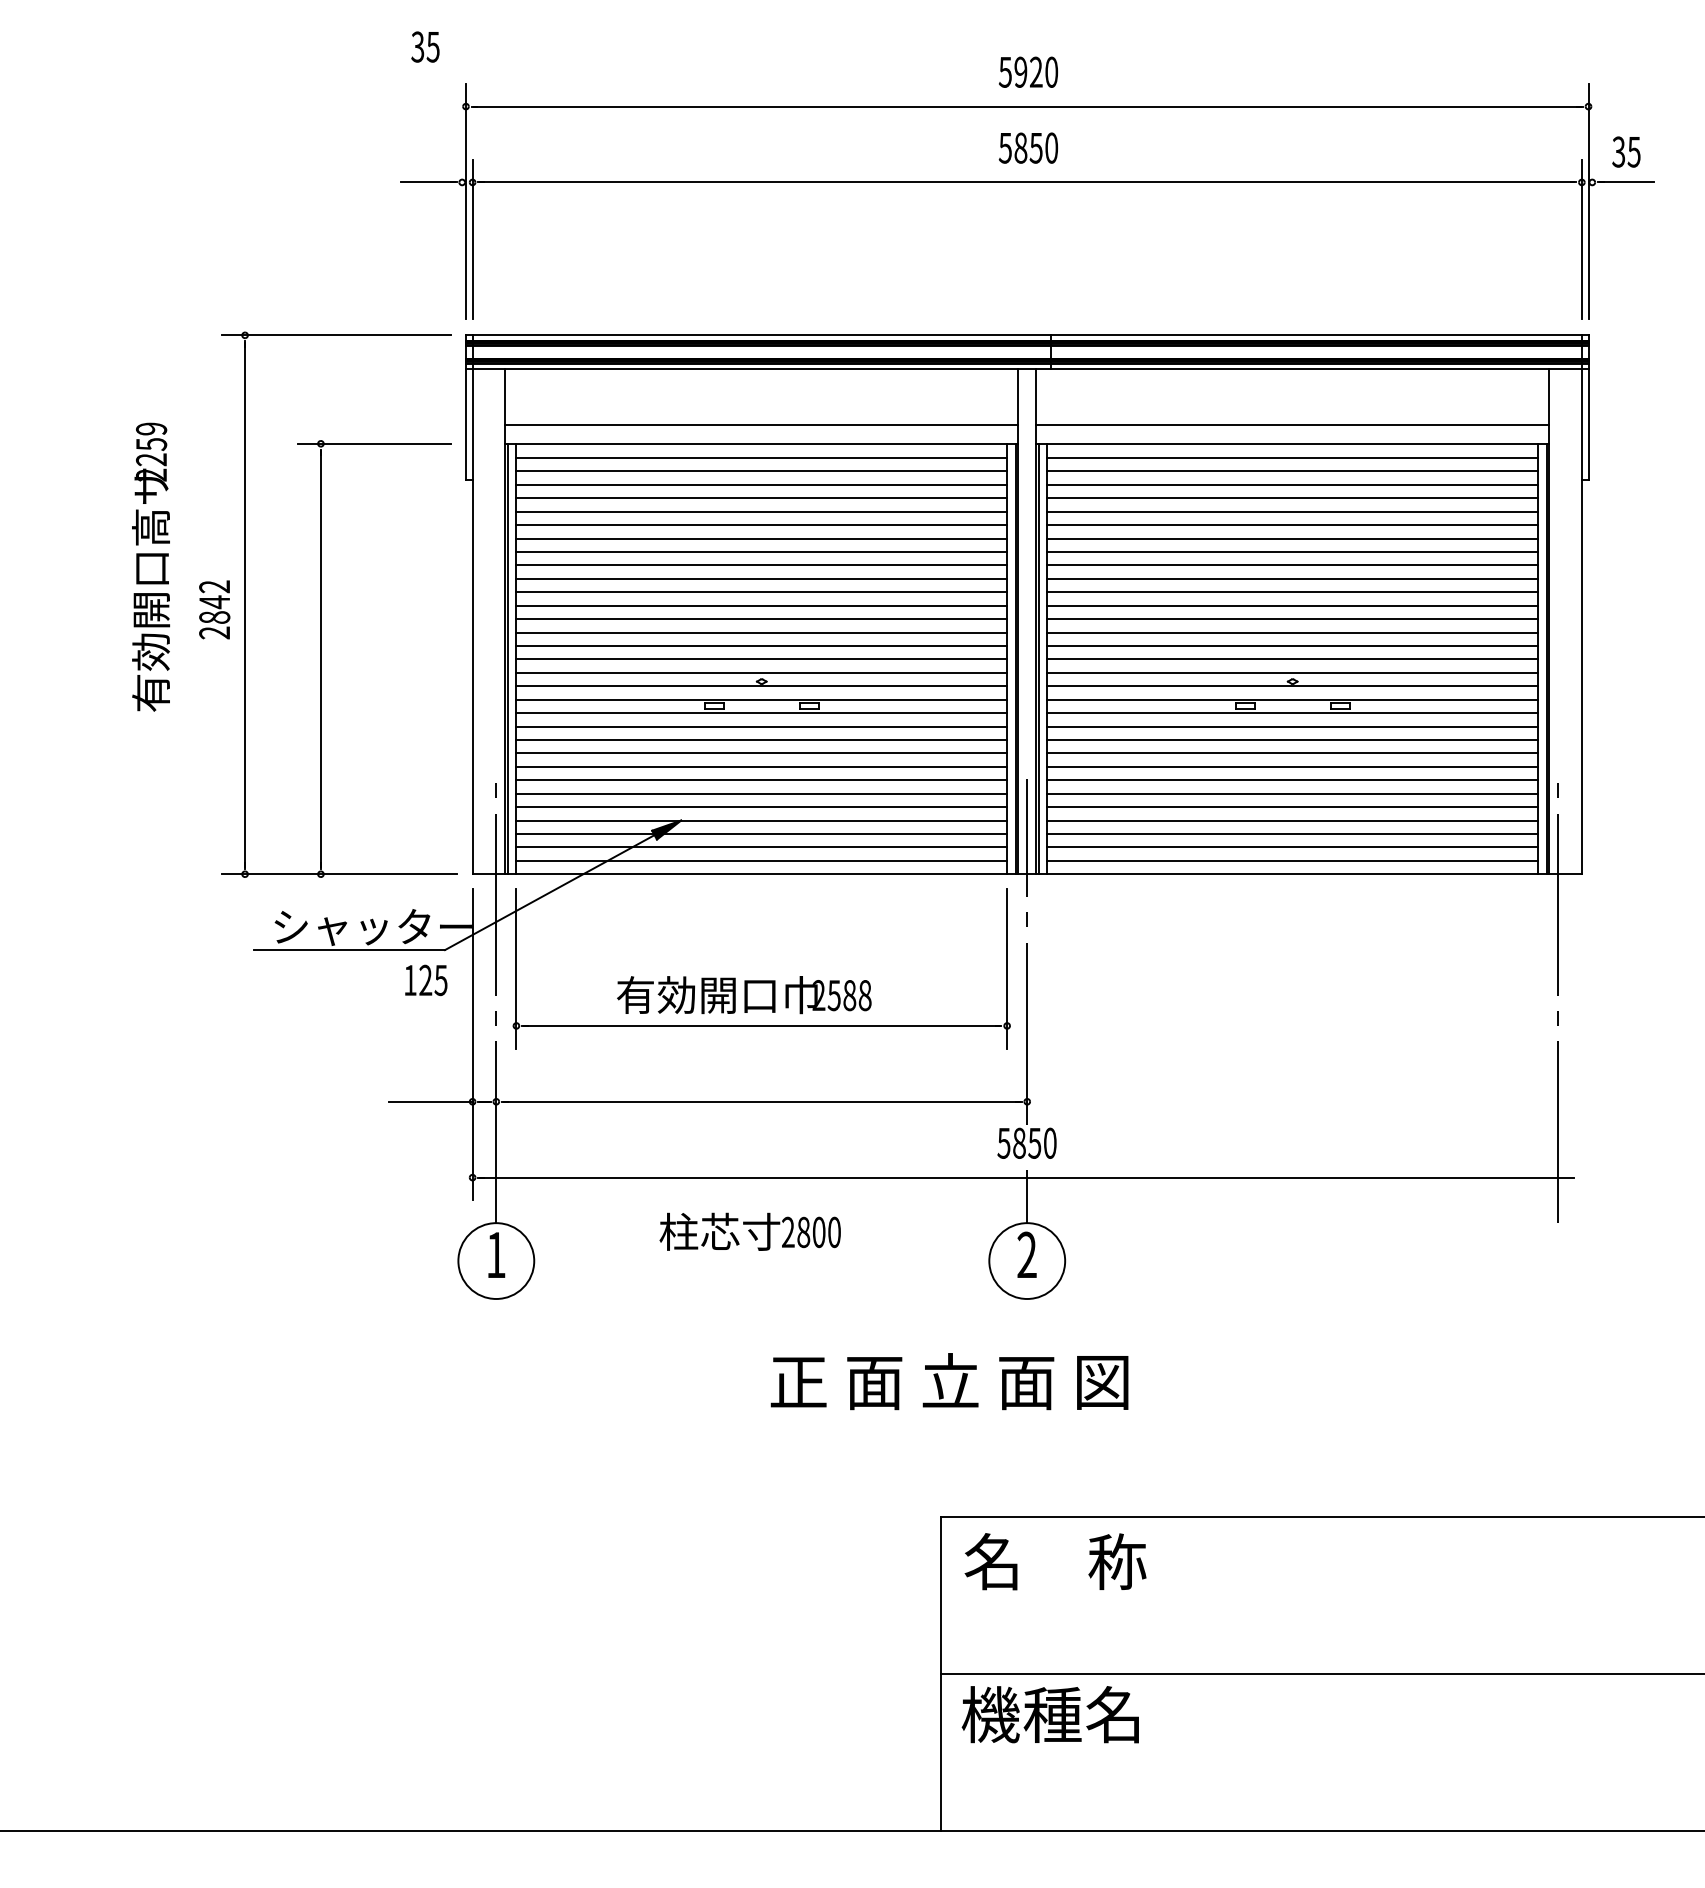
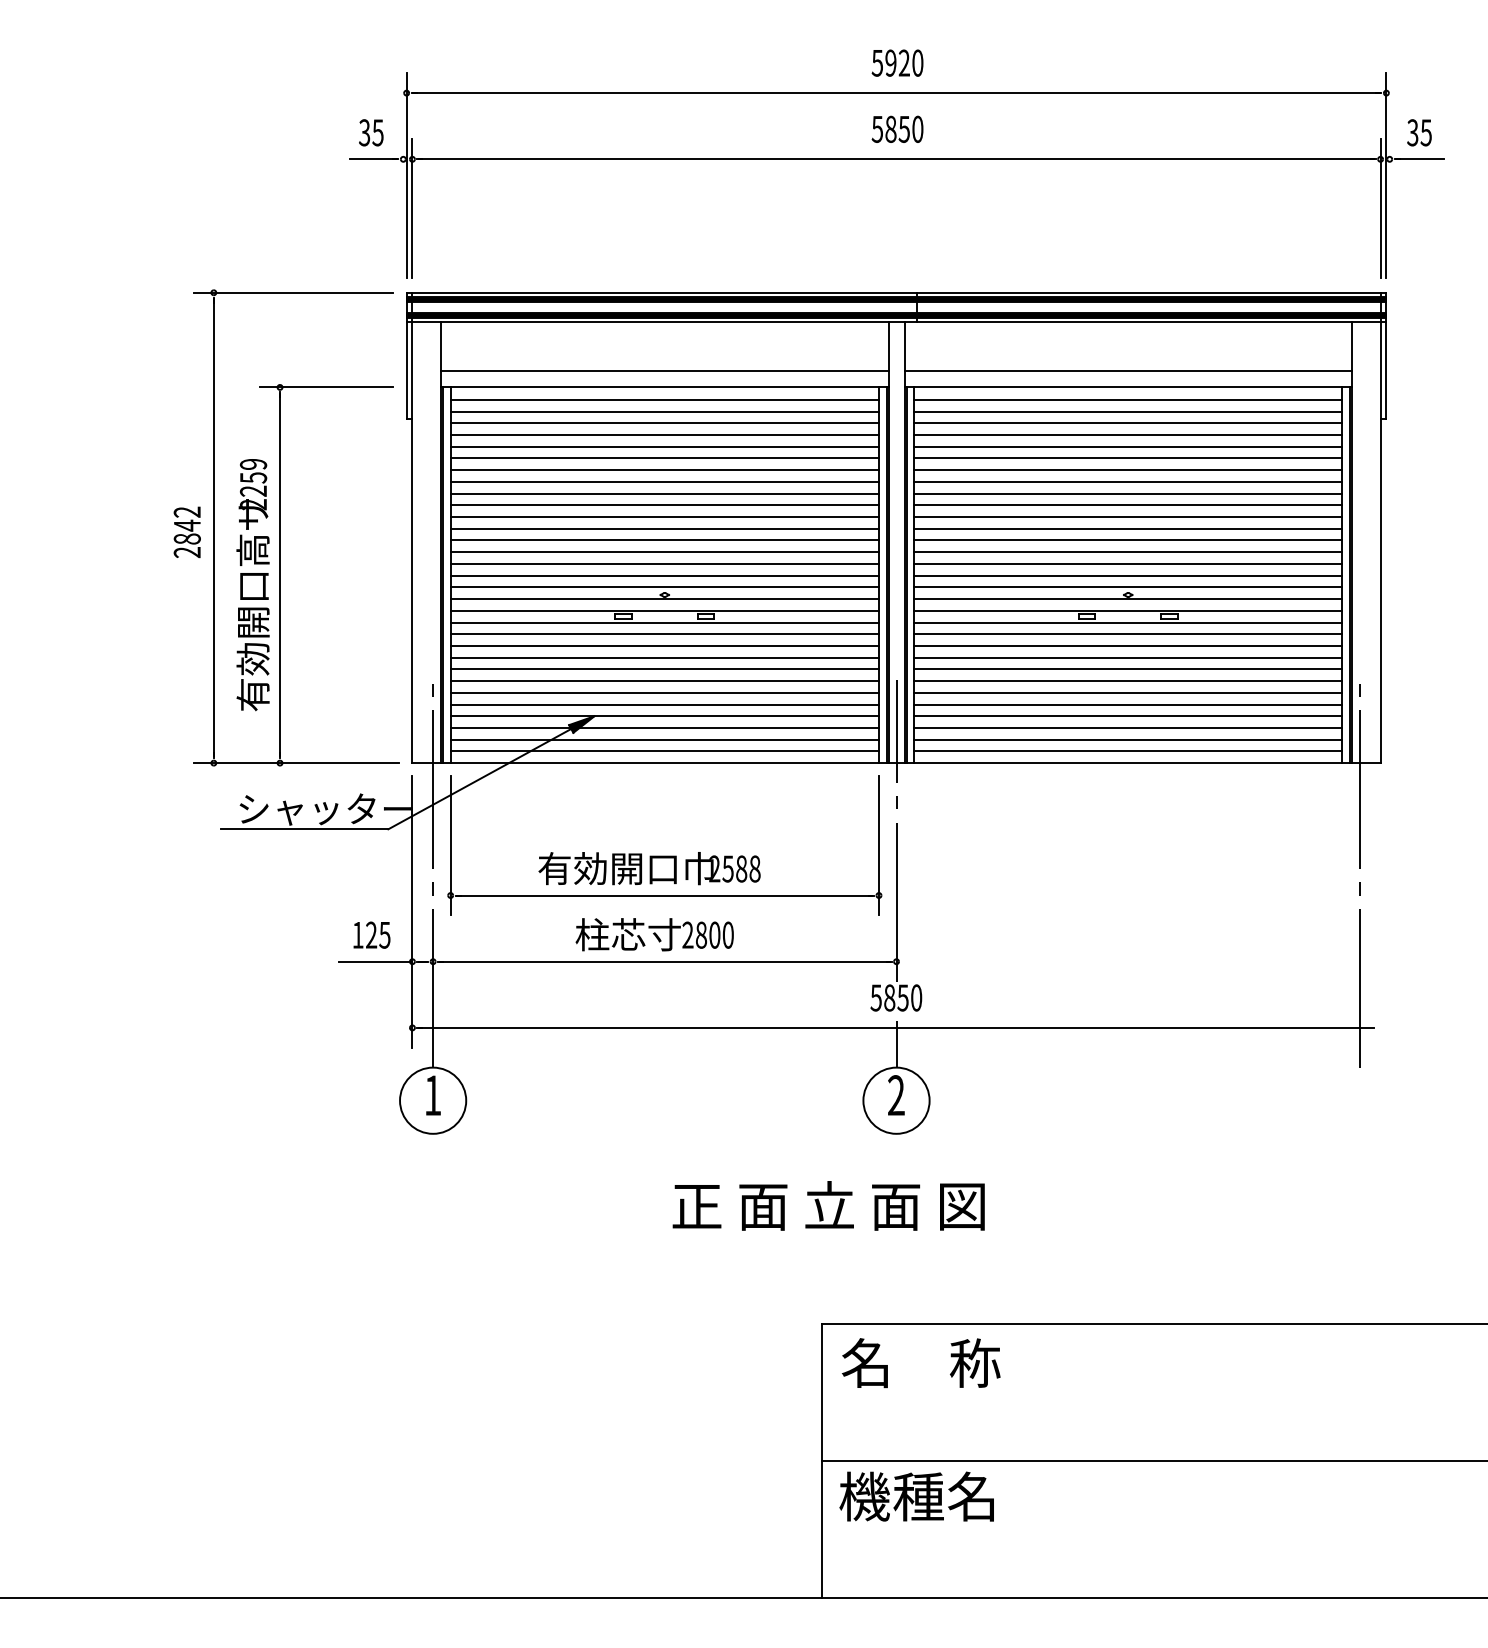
text: (425, 46) -> (371, 132), moved
text: (150, 566) -> (252, 584), moved
text: (426, 980) -> (372, 935), moved
text: (749, 1231) -> (654, 934), moved

